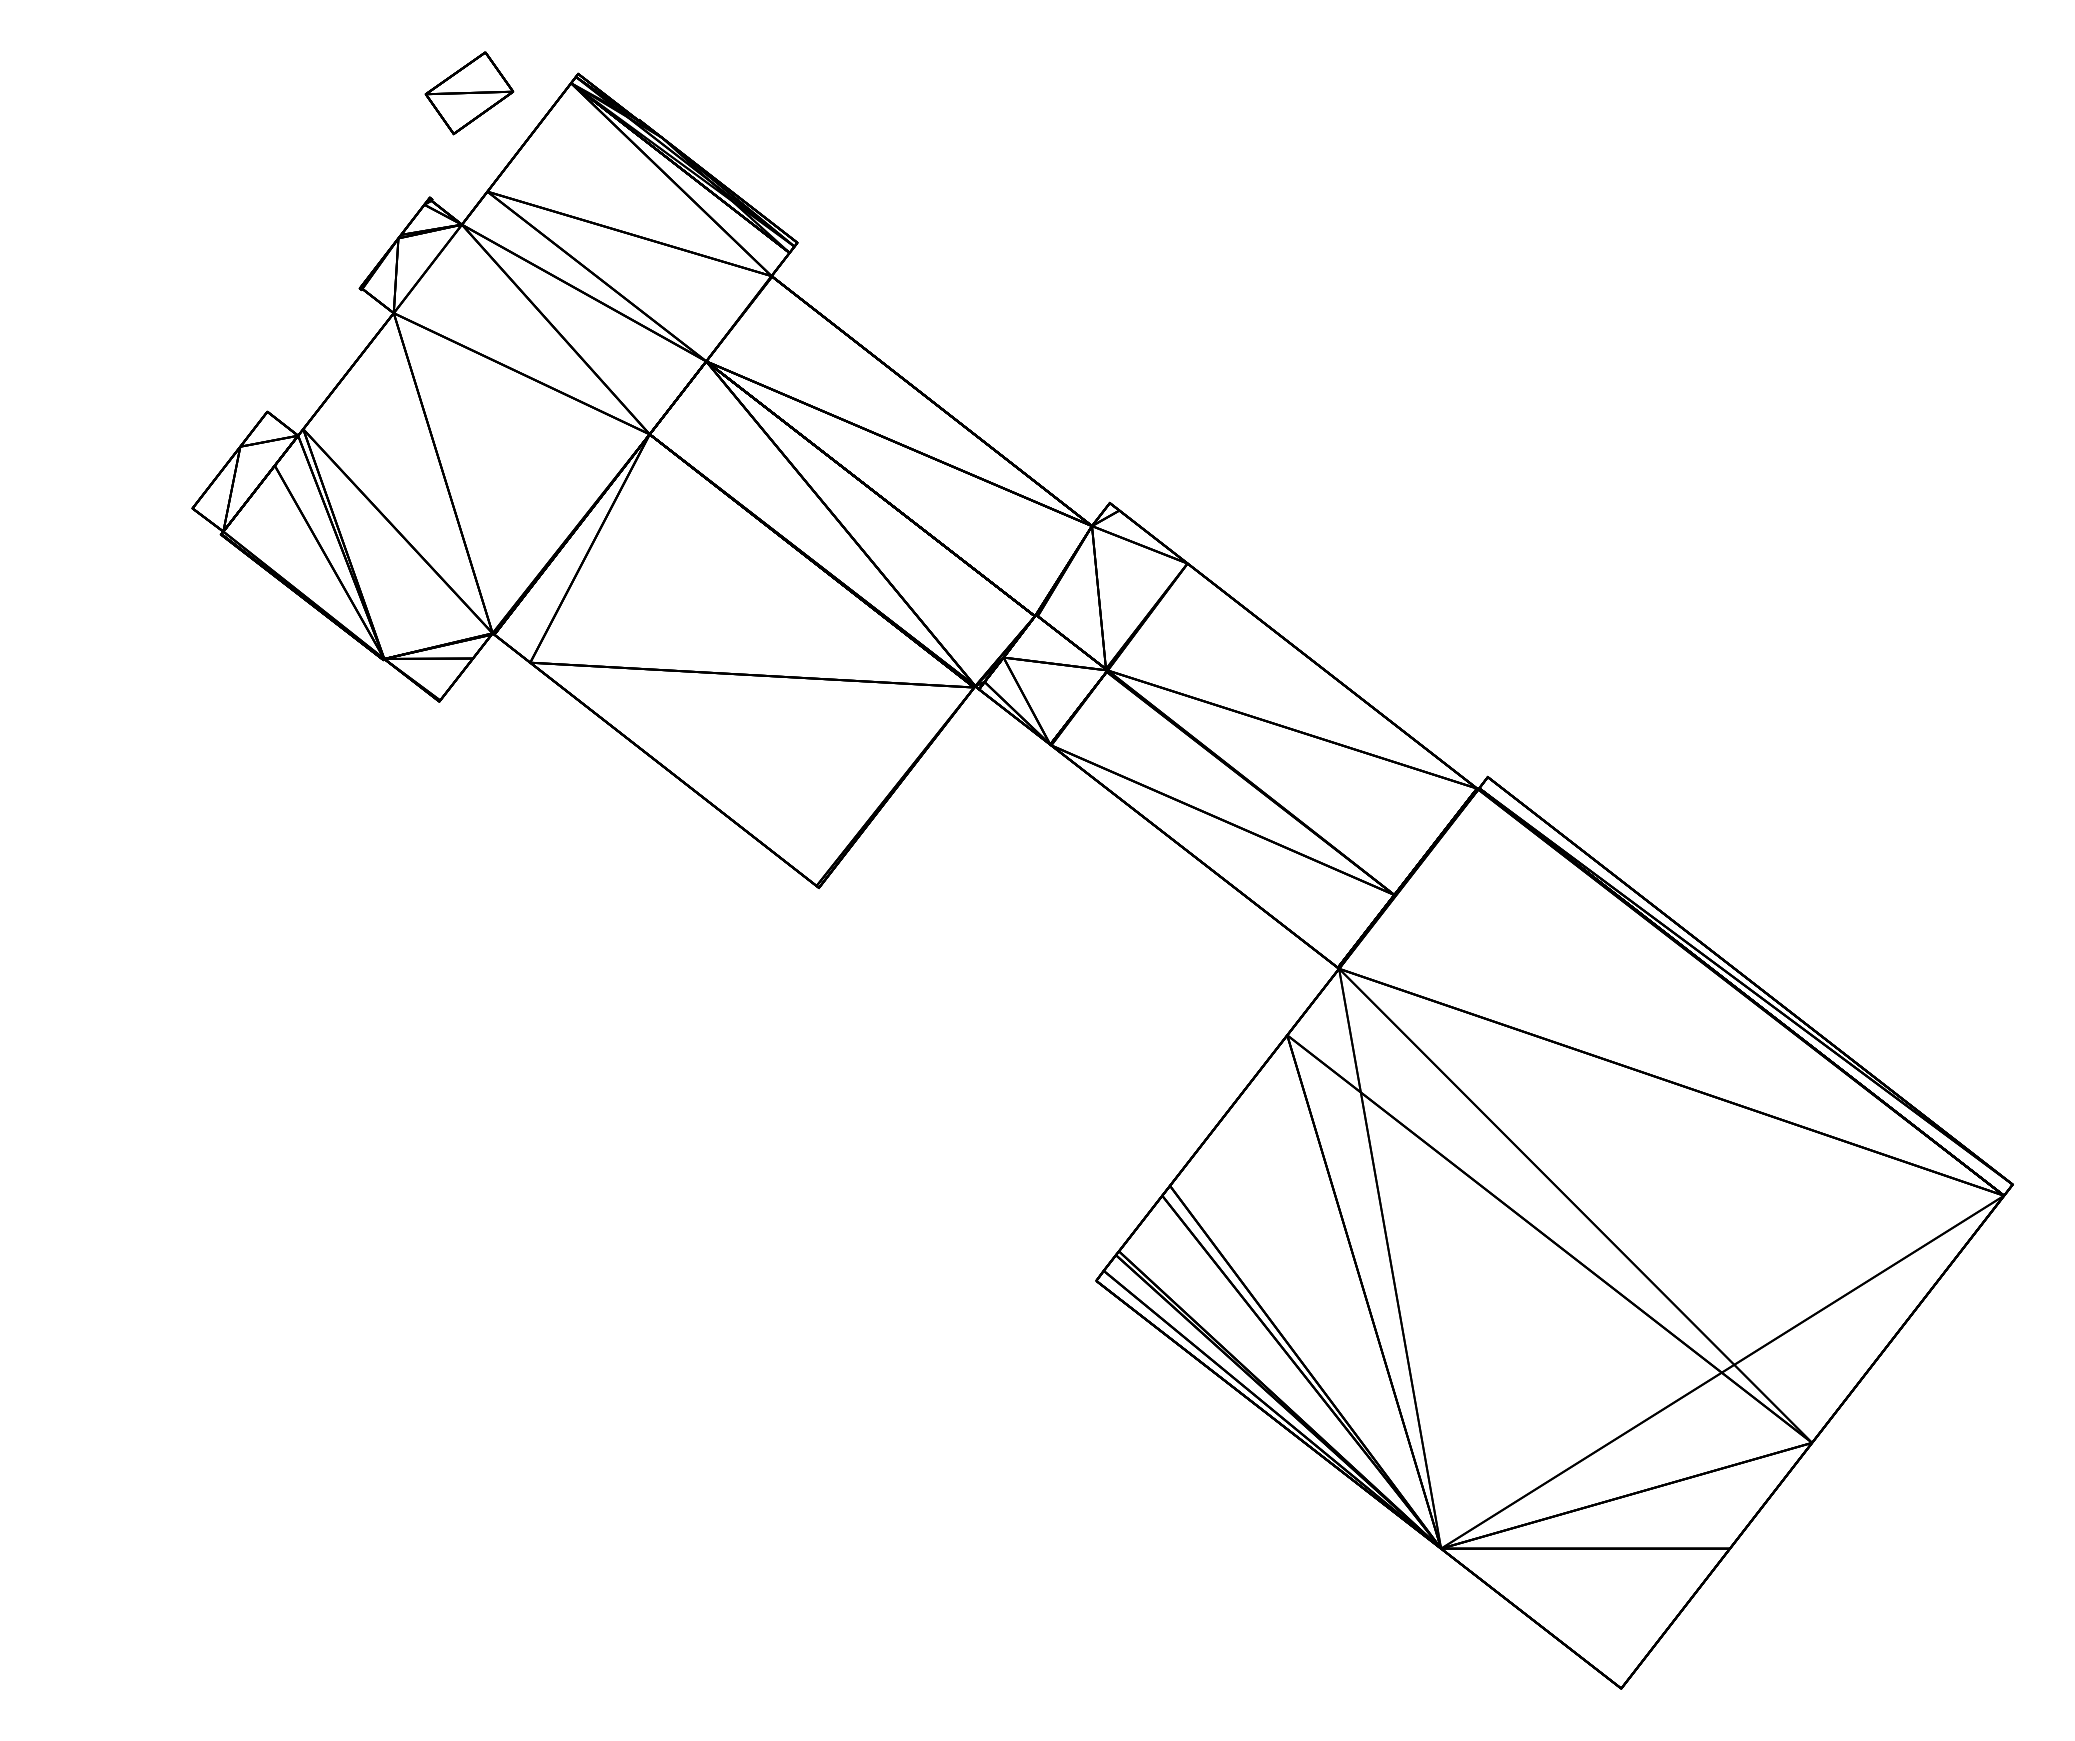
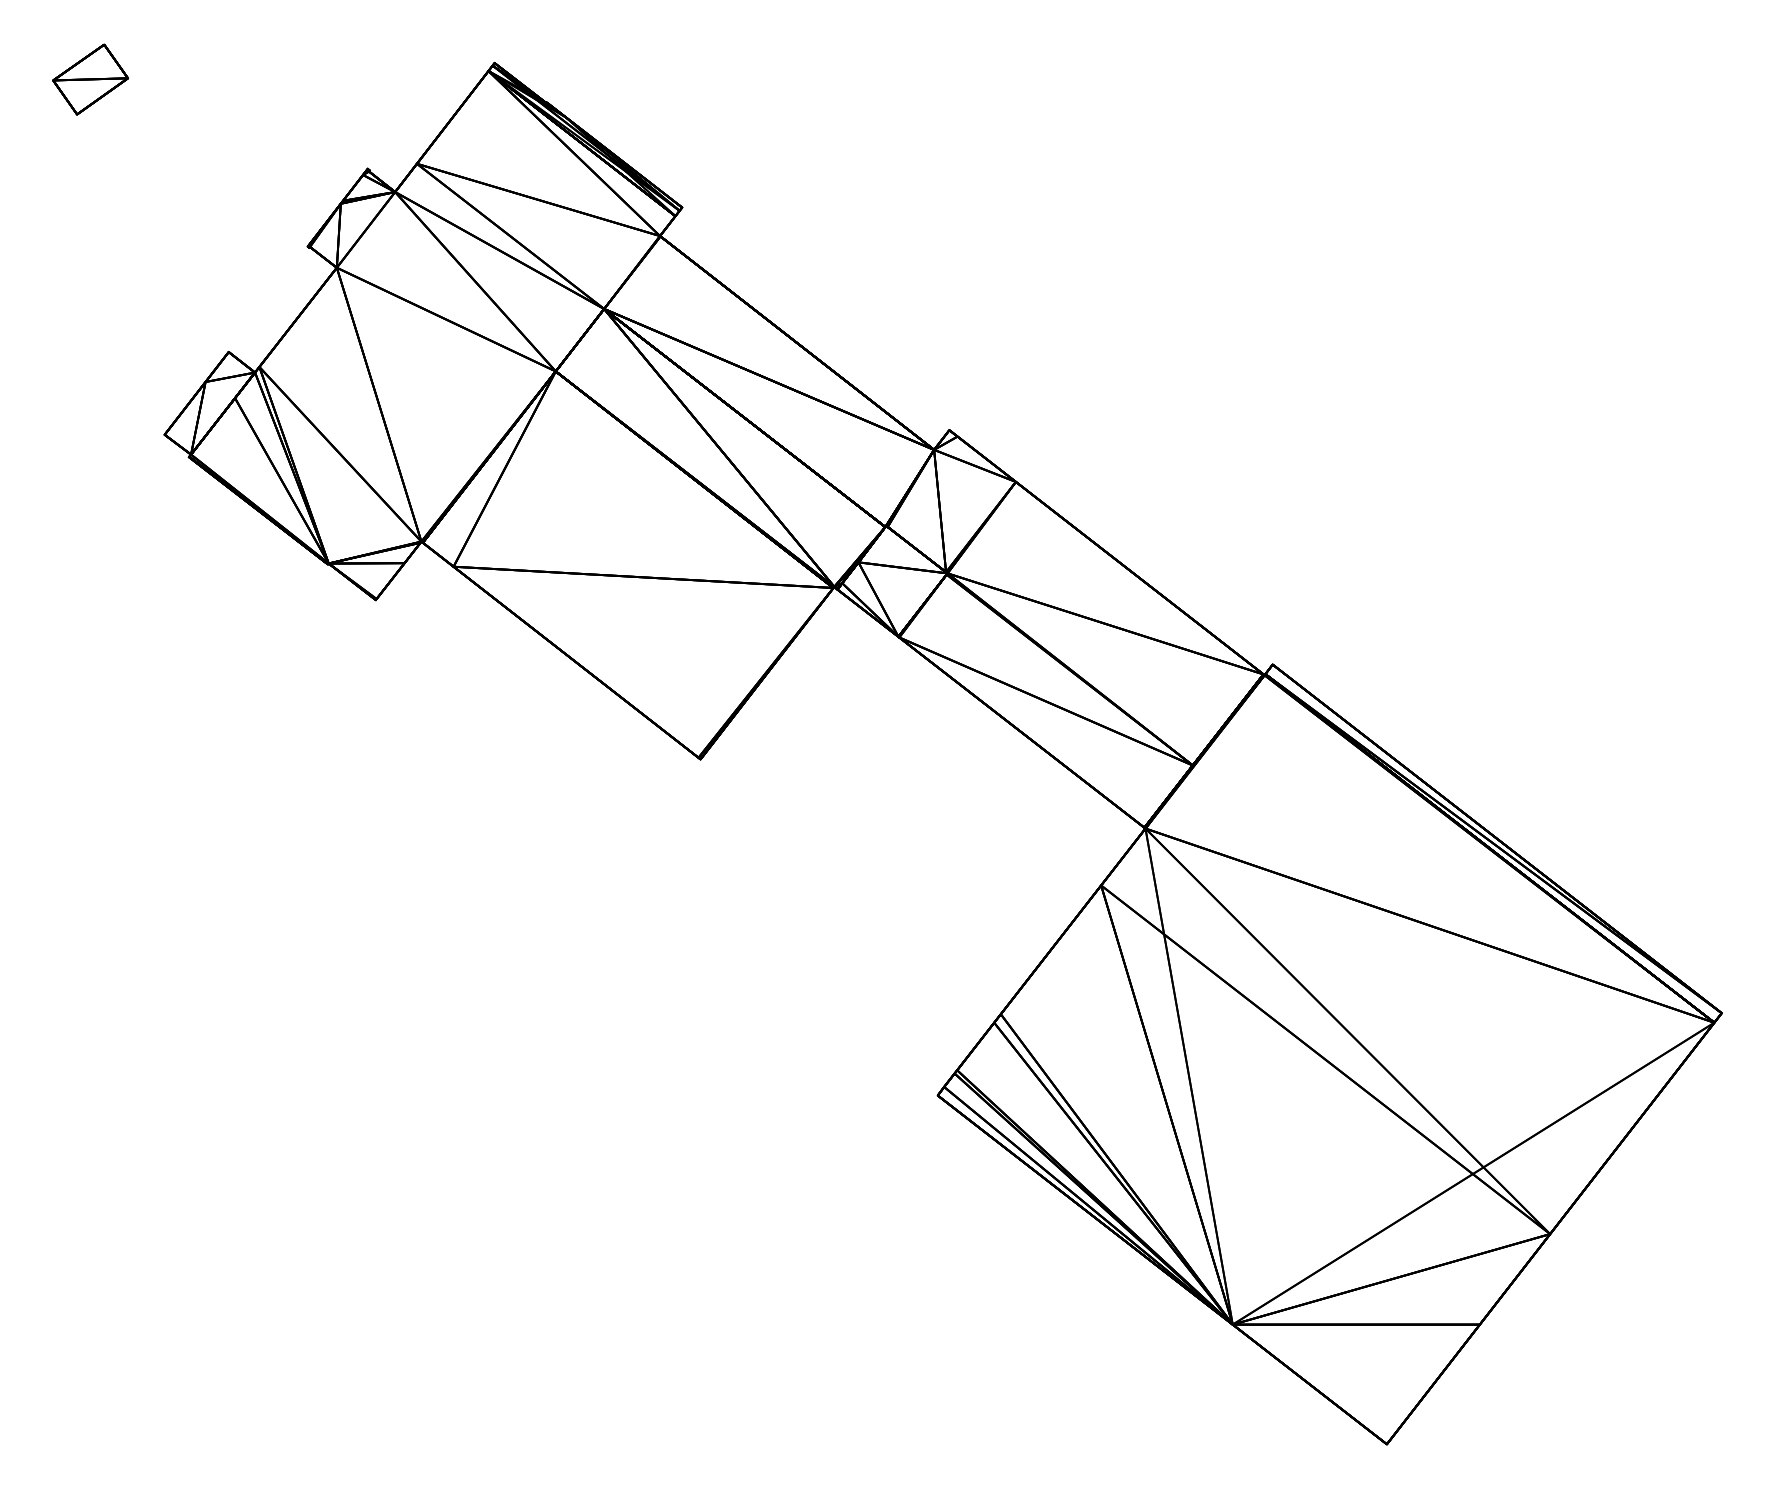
part: (469, 93) -> (90, 79), moved

